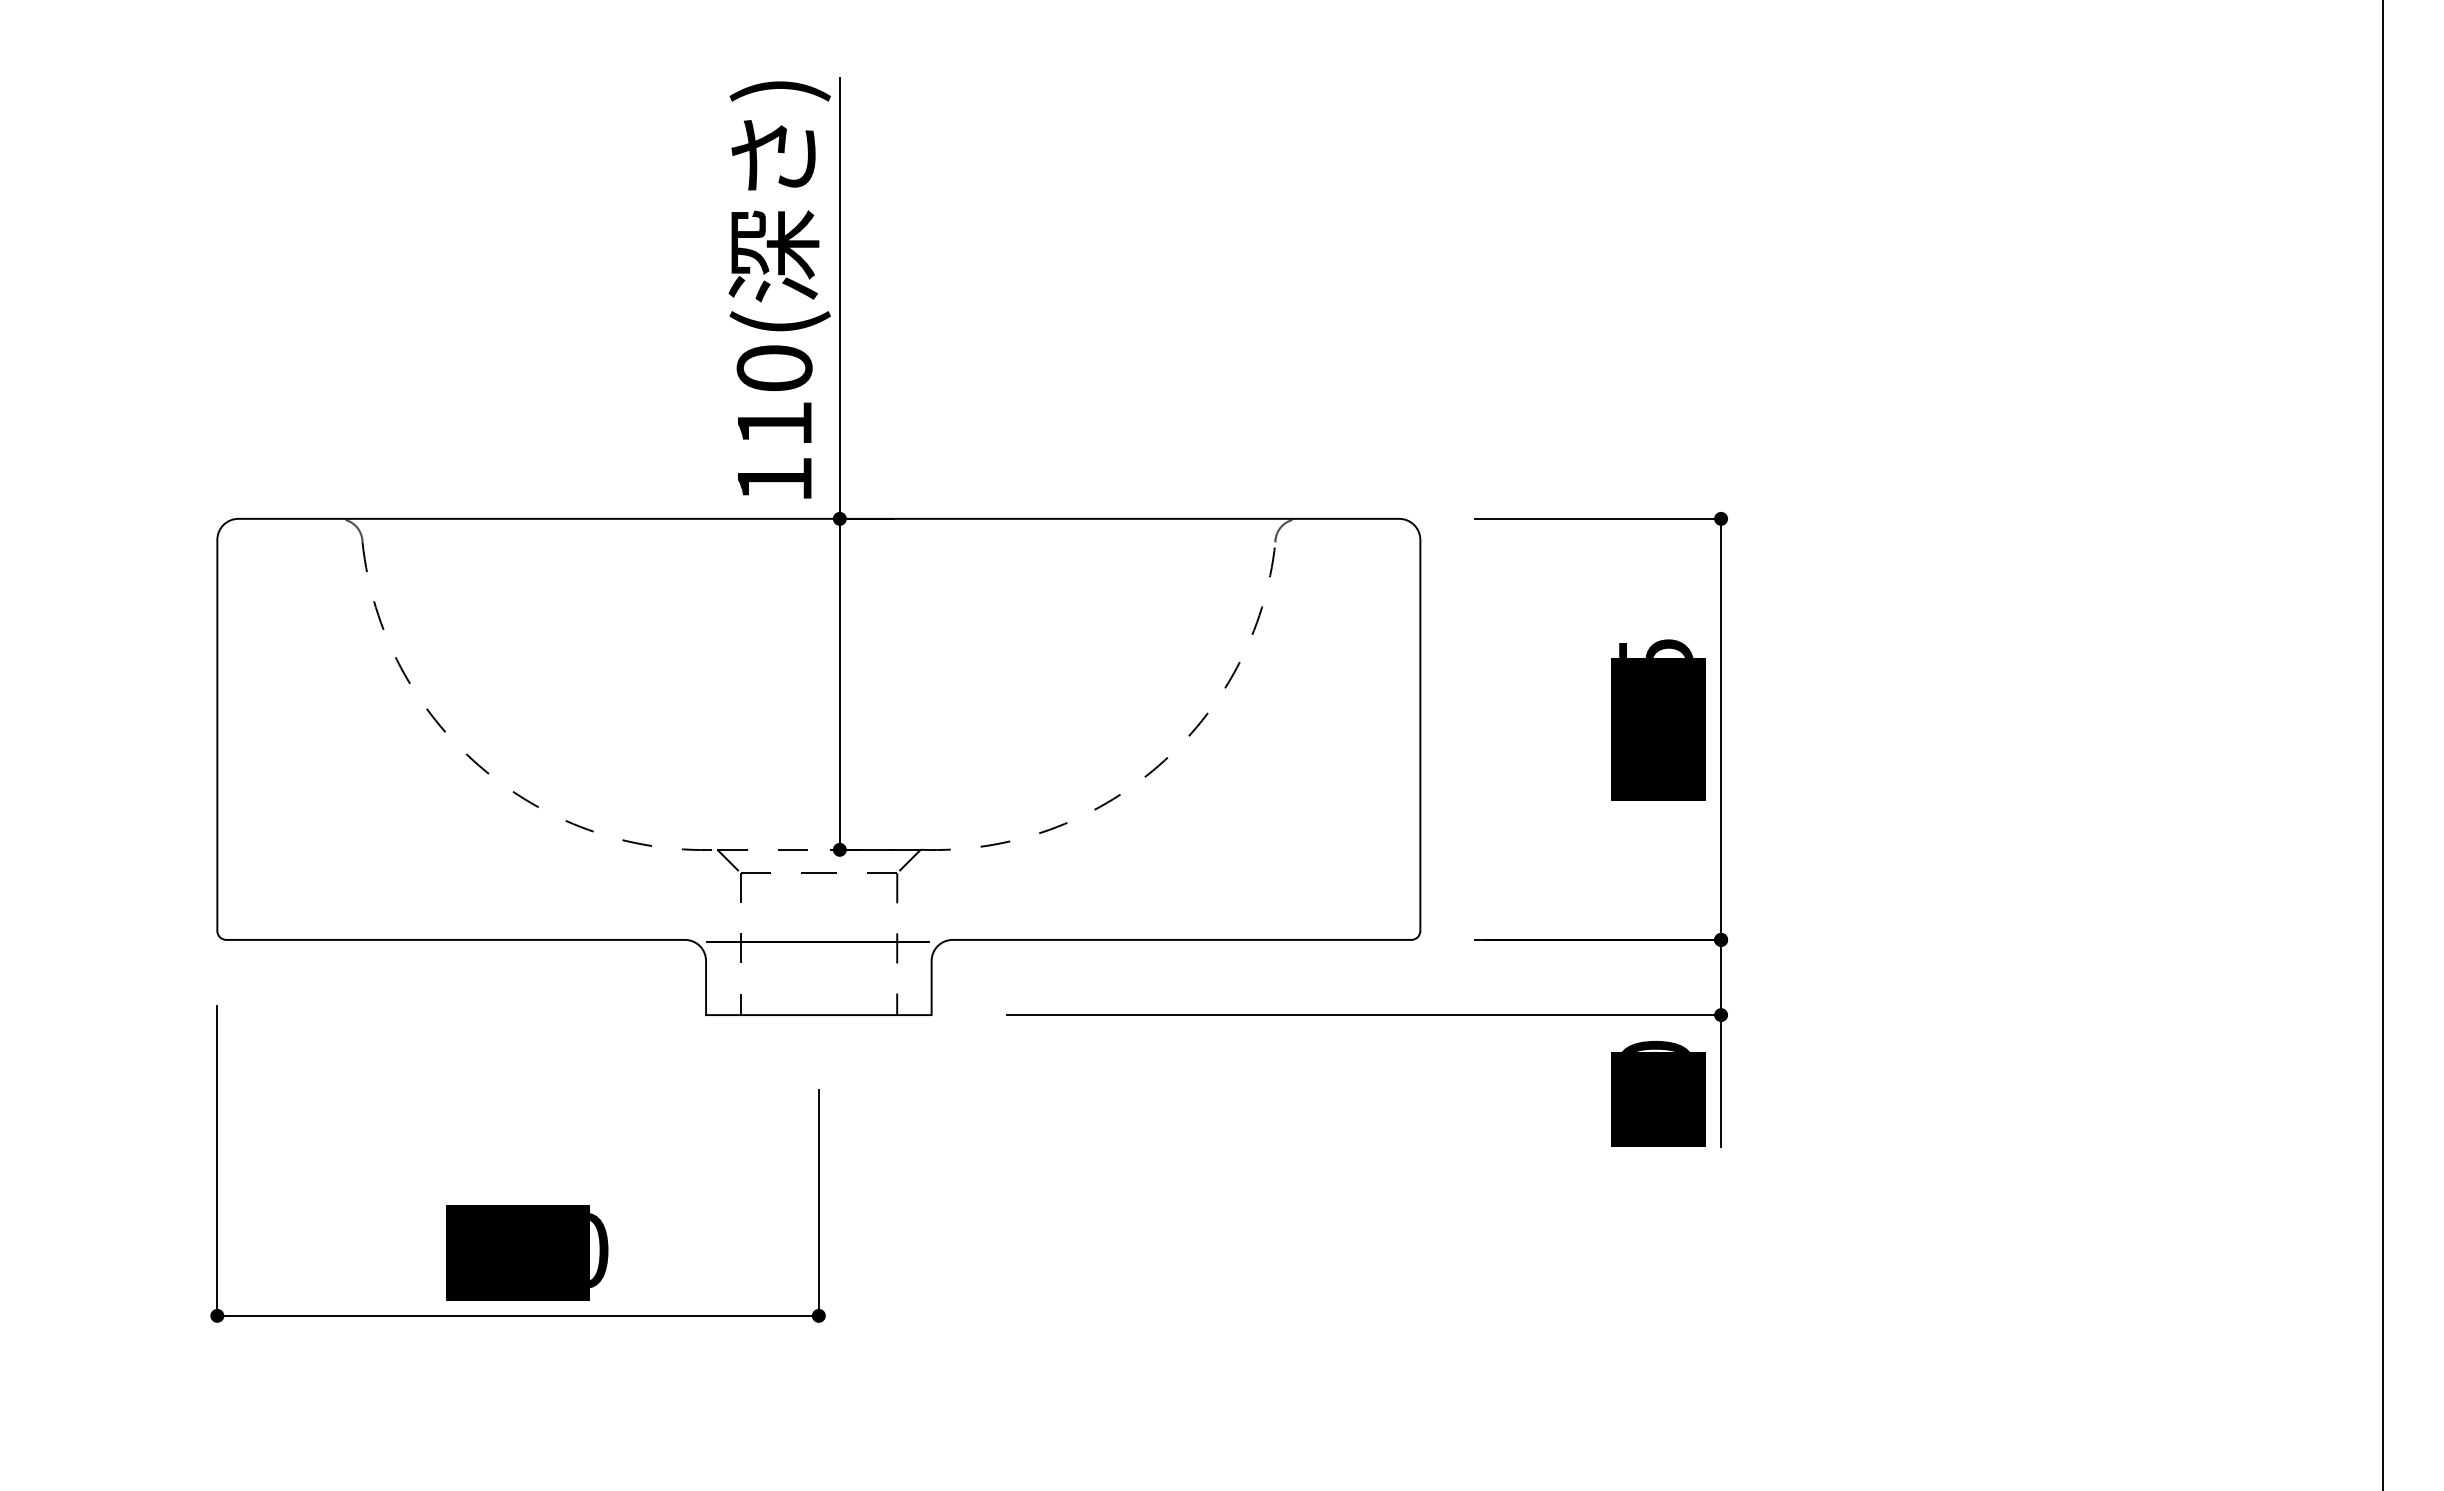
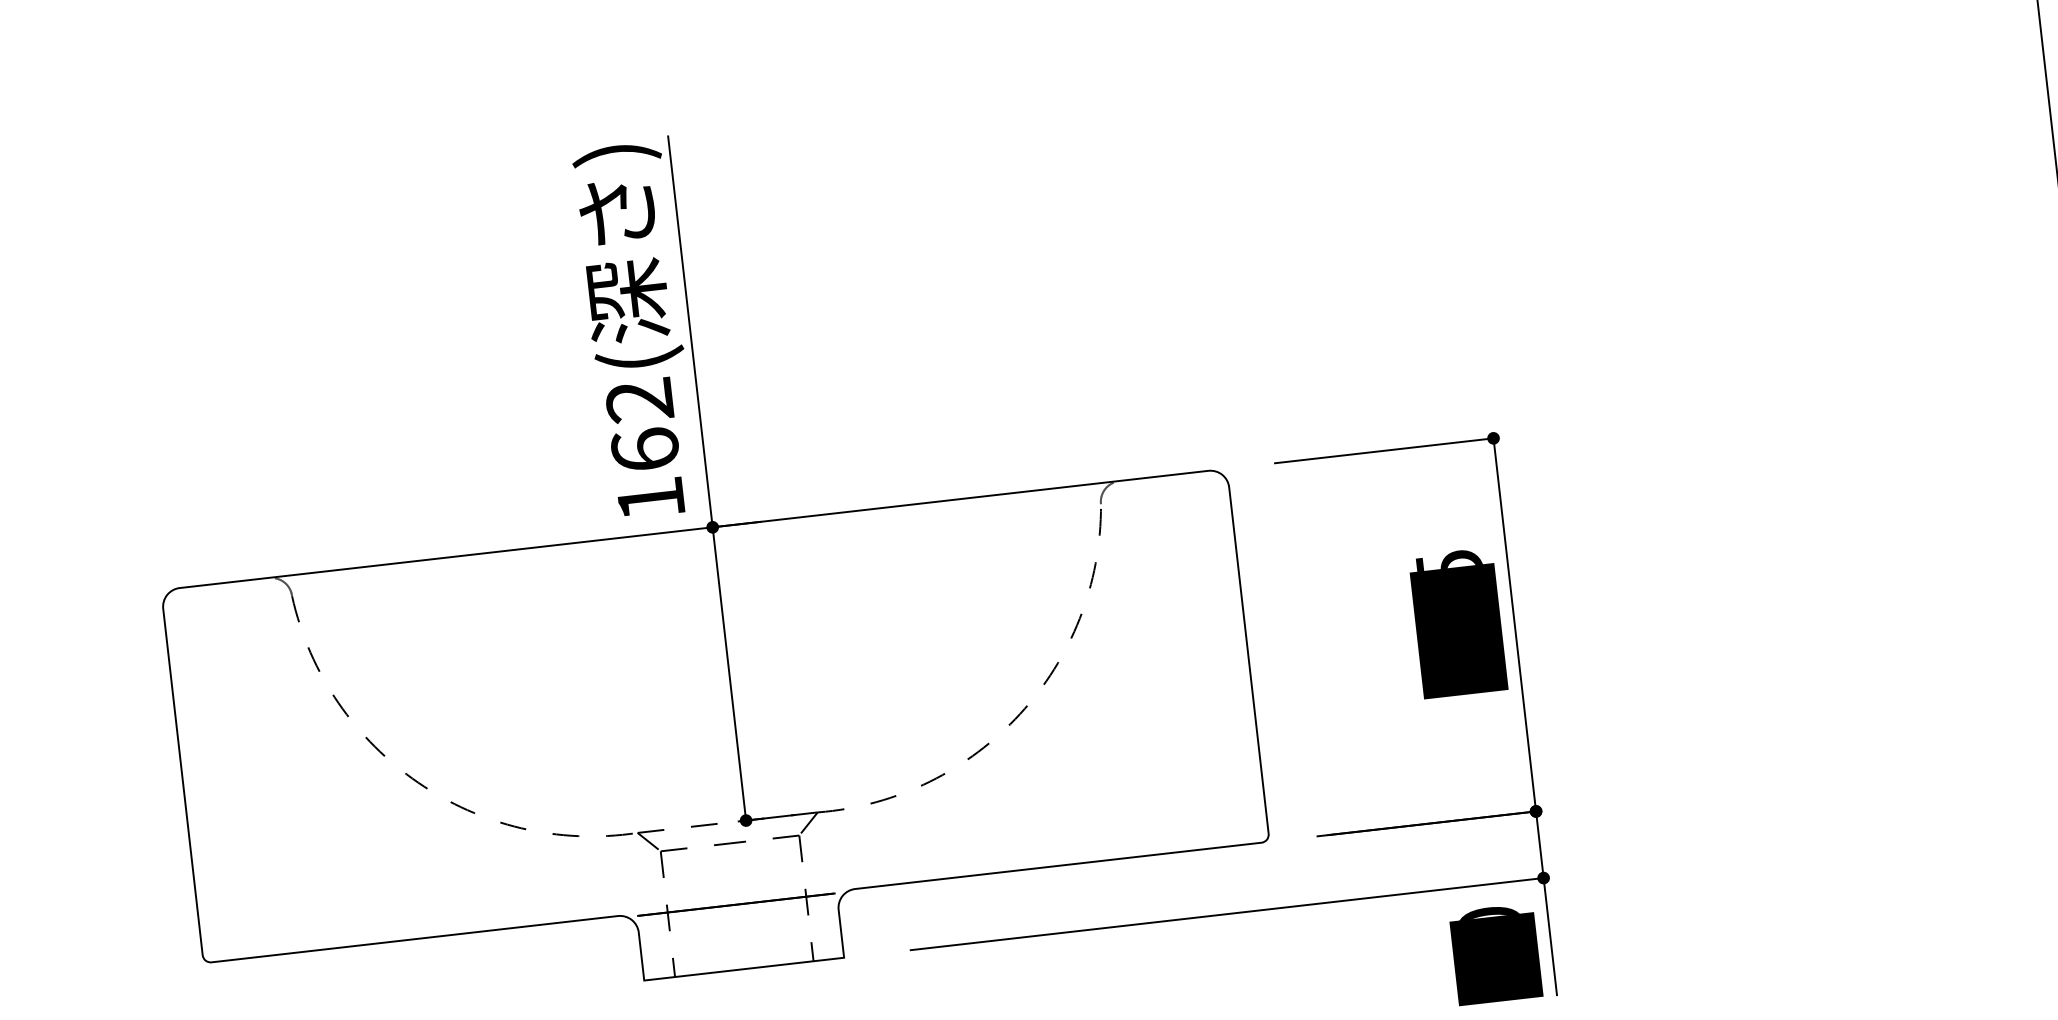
text: (774, 395) -> (642, 424), 110( -> 162(

